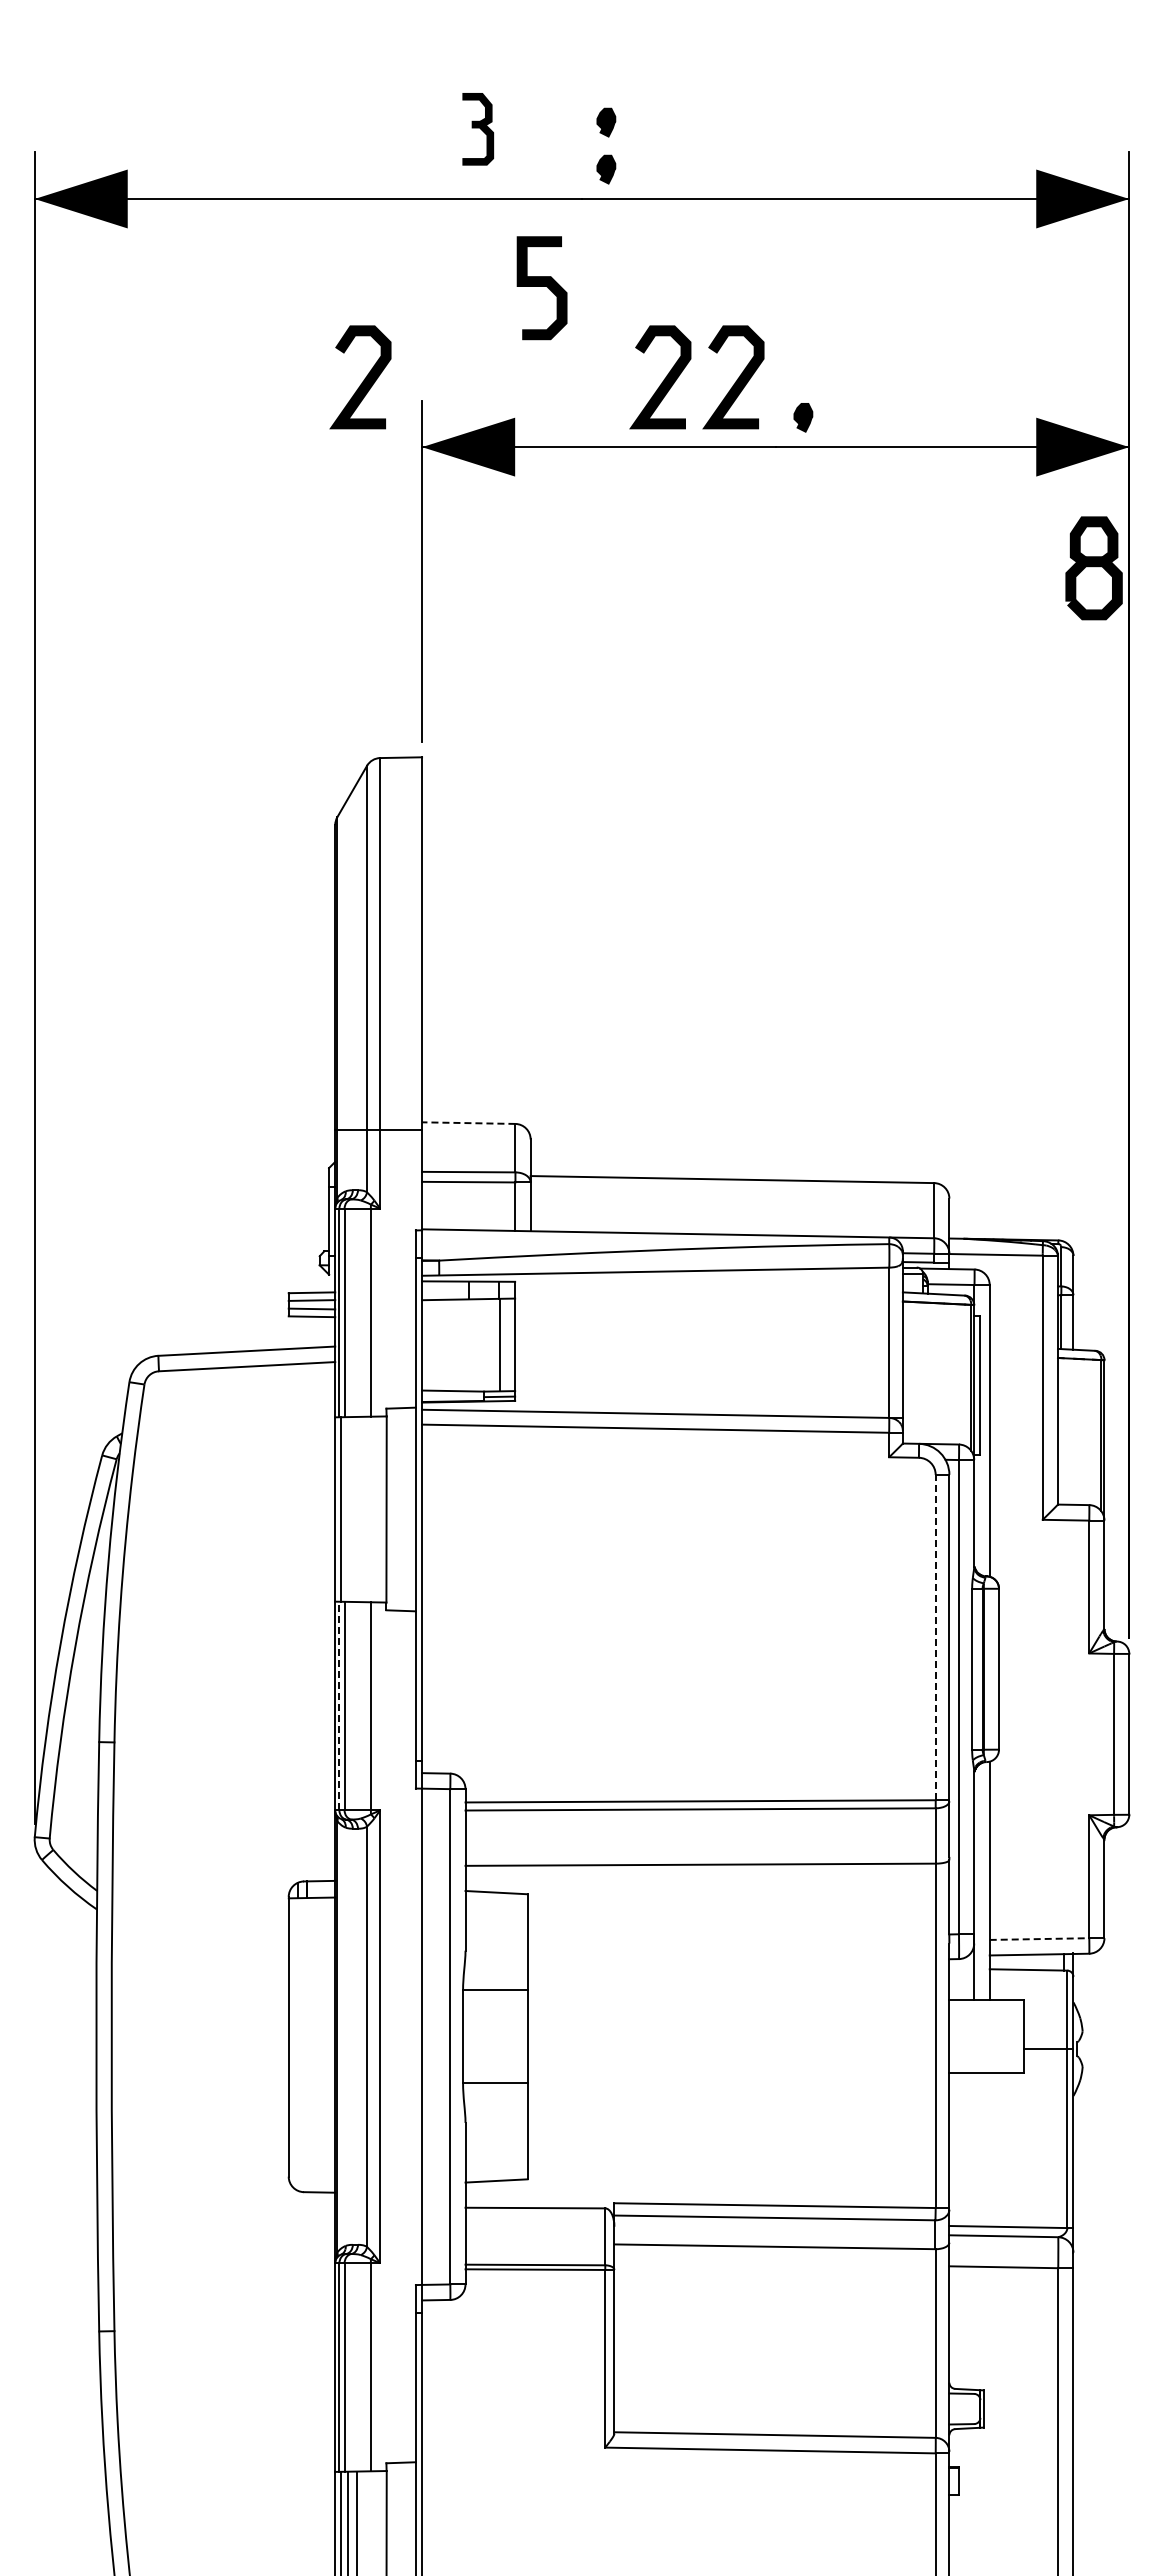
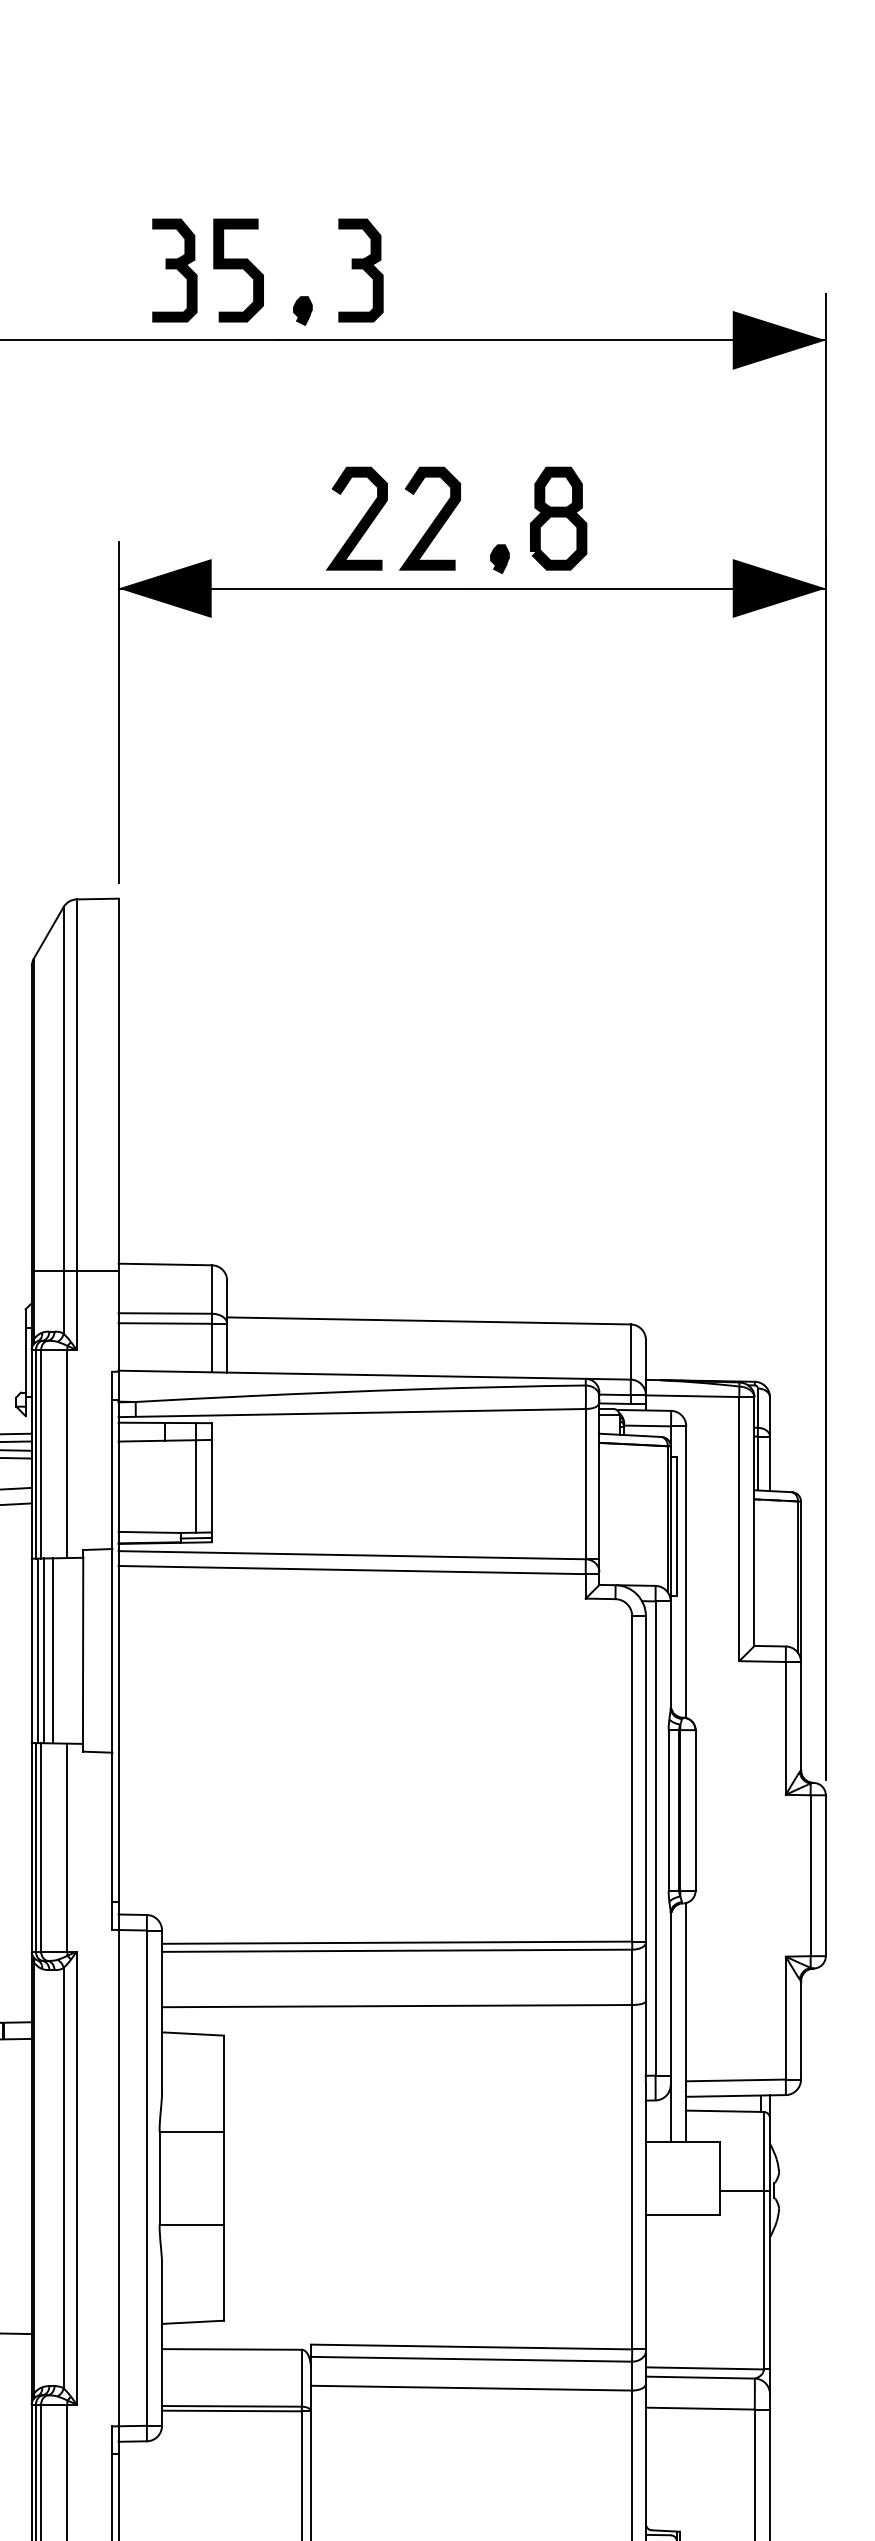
part: (606, 122) -> (303, 263), removed
part: (477, 129) -> (174, 270), size x1.43
part: (664, 129) -> (361, 270), added
curve: (541, 286) -> (238, 268), moved
curve: (364, 378) -> (61, 519), removed
part: (1093, 568) -> (558, 518), moved
line: (468, 1123) -> (165, 1264), dashed -> solid
line: (347, 1509) -> (44, 1650), added
line: (356, 1509) -> (53, 1650), added
line: (935, 1637) -> (632, 1778), dashed -> solid
line: (339, 1705) -> (36, 1846), dashed -> solid
line: (1039, 1939) -> (736, 2080), dashed -> solid

